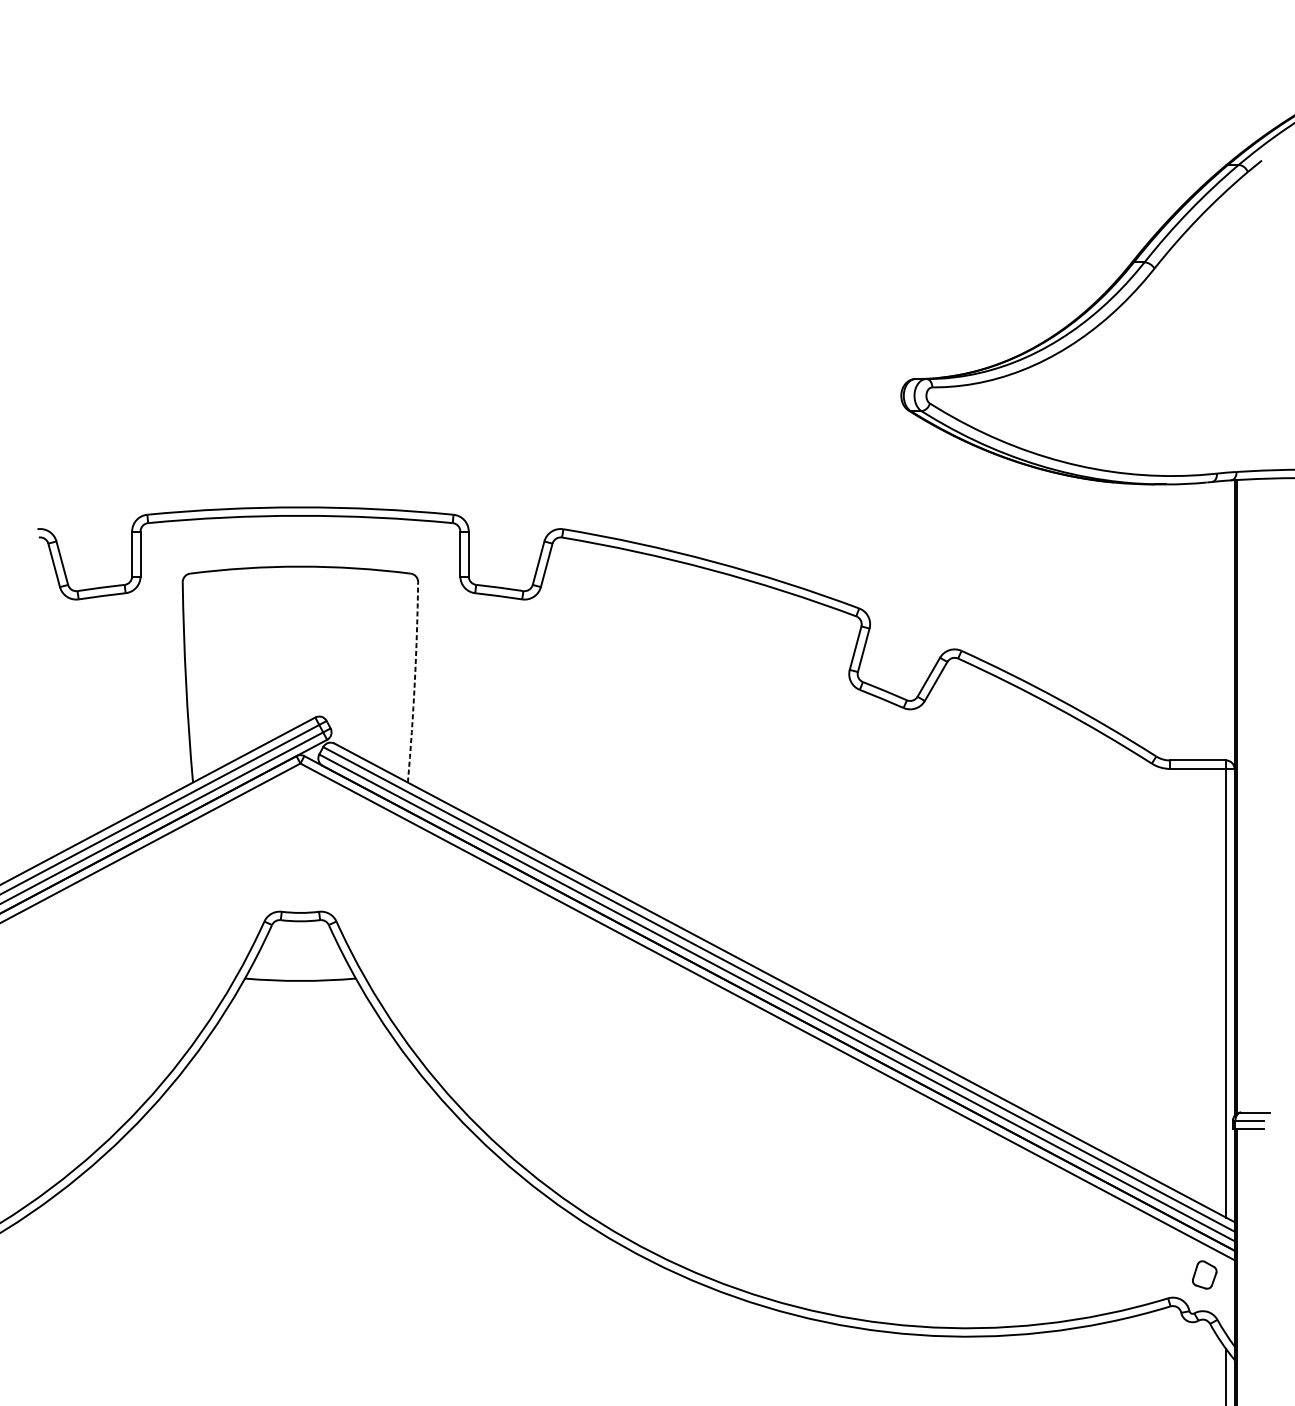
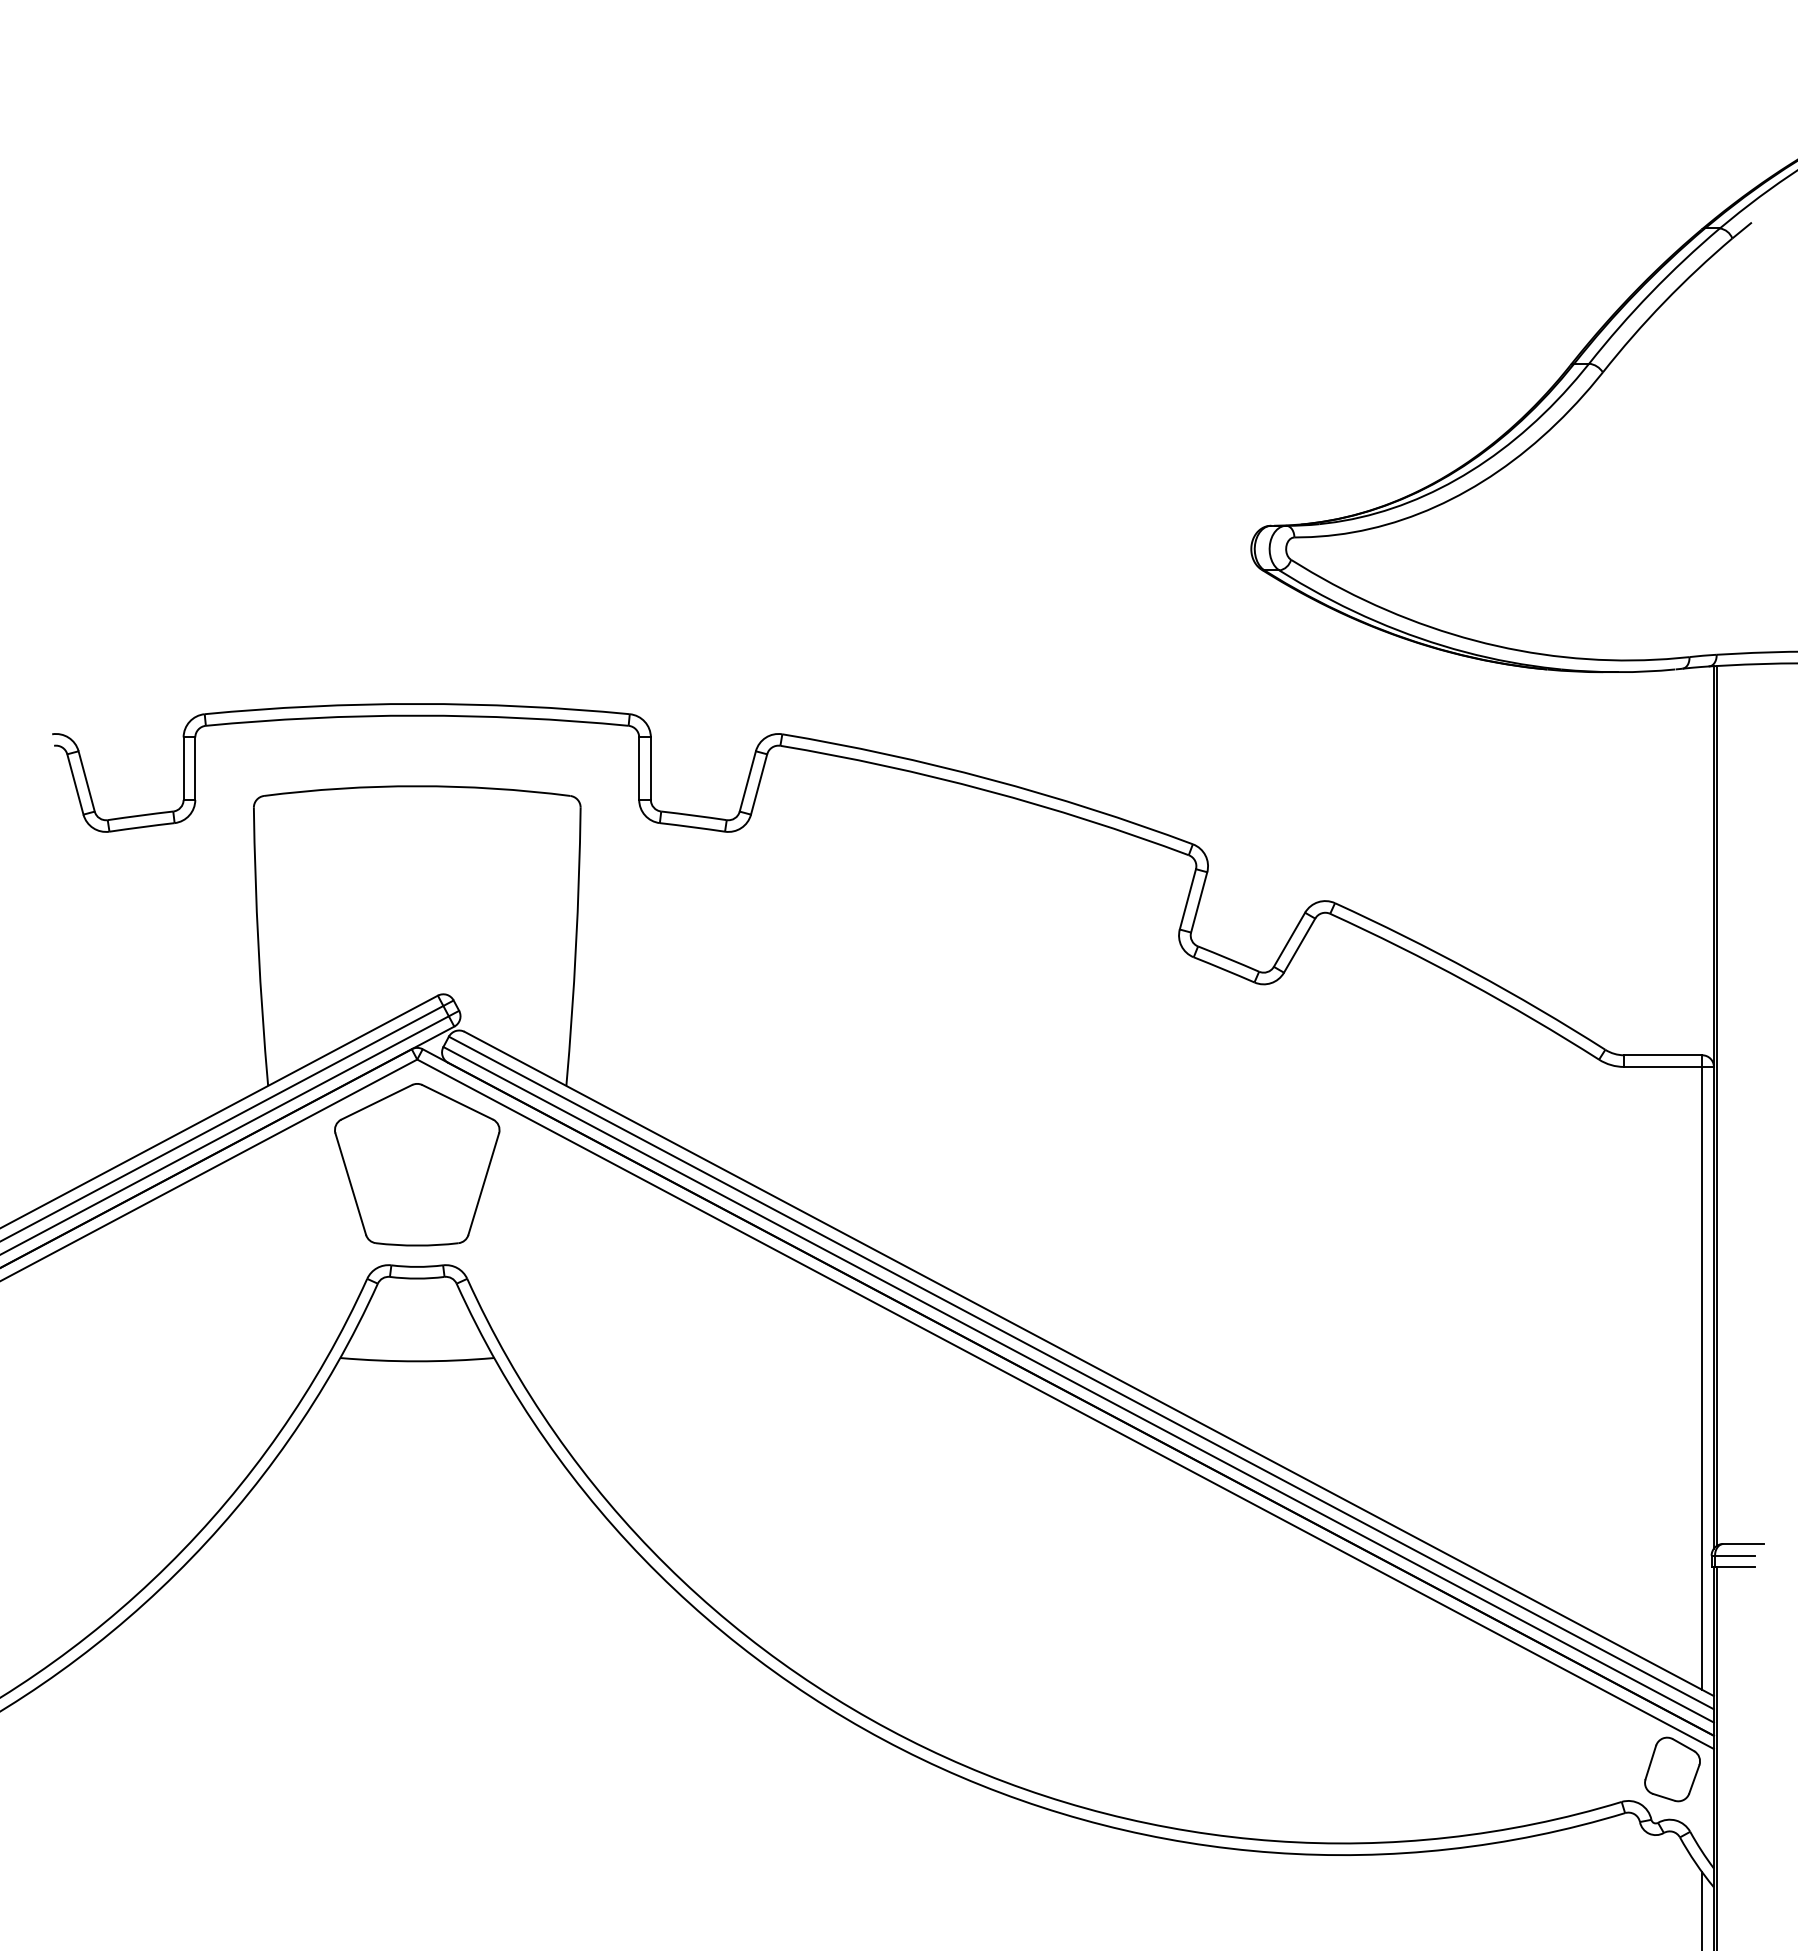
arc: (415, 682) -> (576, 946), dashed -> solid
part: (300, 839) -> (417, 1164), added
part: (1204, 1274) -> (1672, 1769), size x1.67

